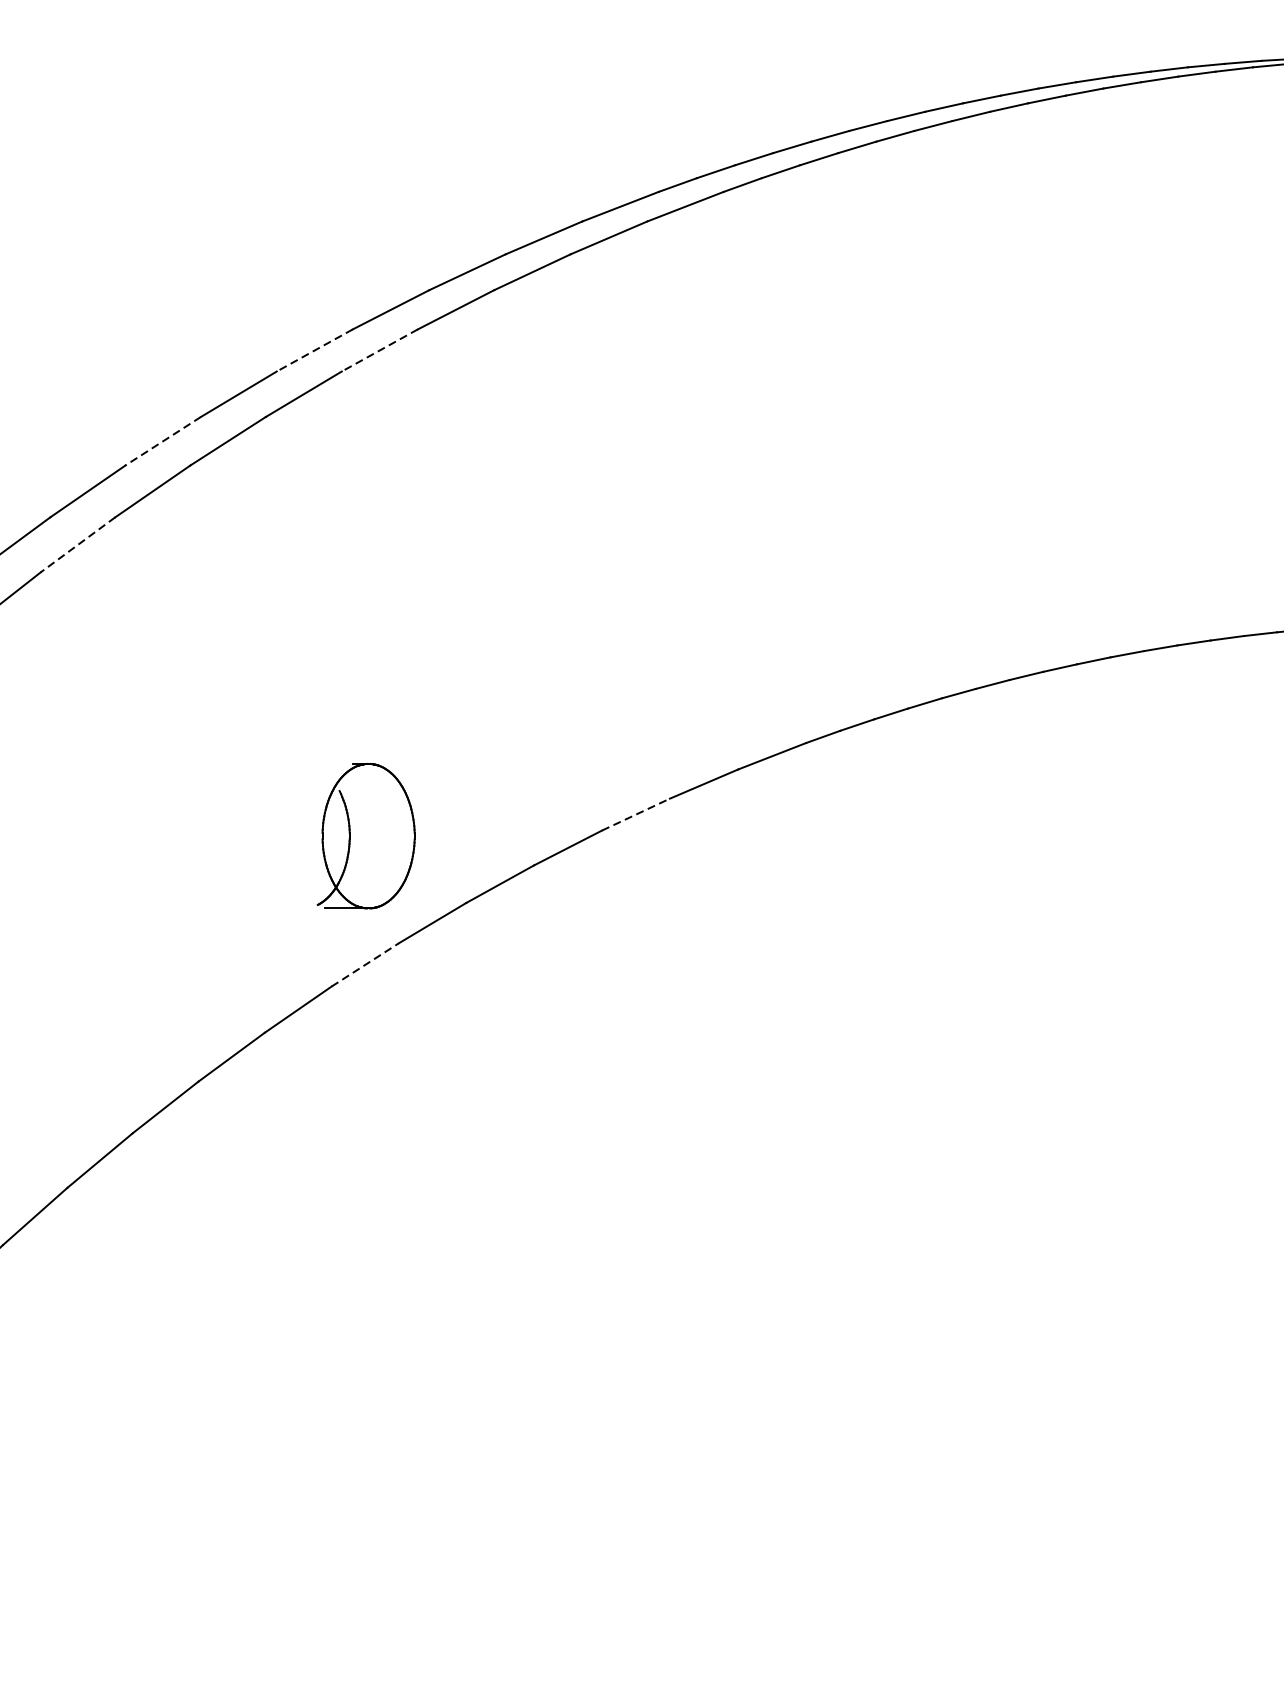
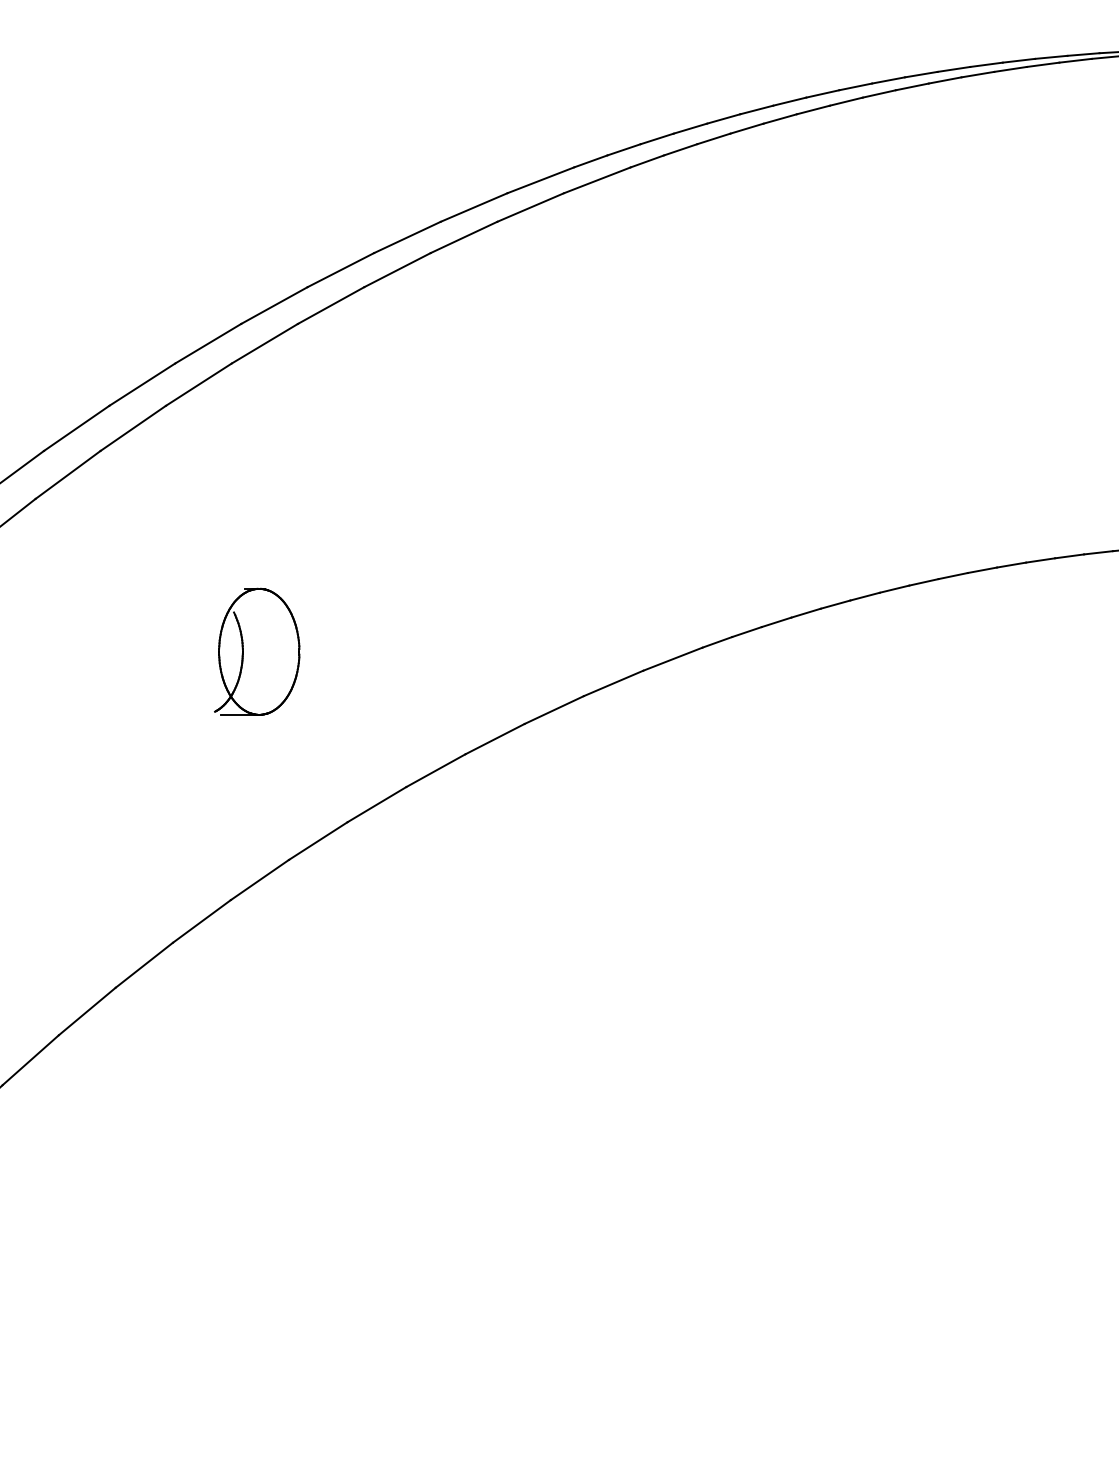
line: (314, 350) -> (274, 305), dashed -> solid
line: (380, 350) -> (331, 305), dashed -> solid
line: (162, 441) -> (141, 384), dashed -> solid
line: (77, 545) -> (67, 475), dashed -> solid
line: (636, 815) -> (554, 710), dashed -> solid
part: (366, 835) -> (257, 651), moved
line: (365, 965) -> (318, 841), dashed -> solid

